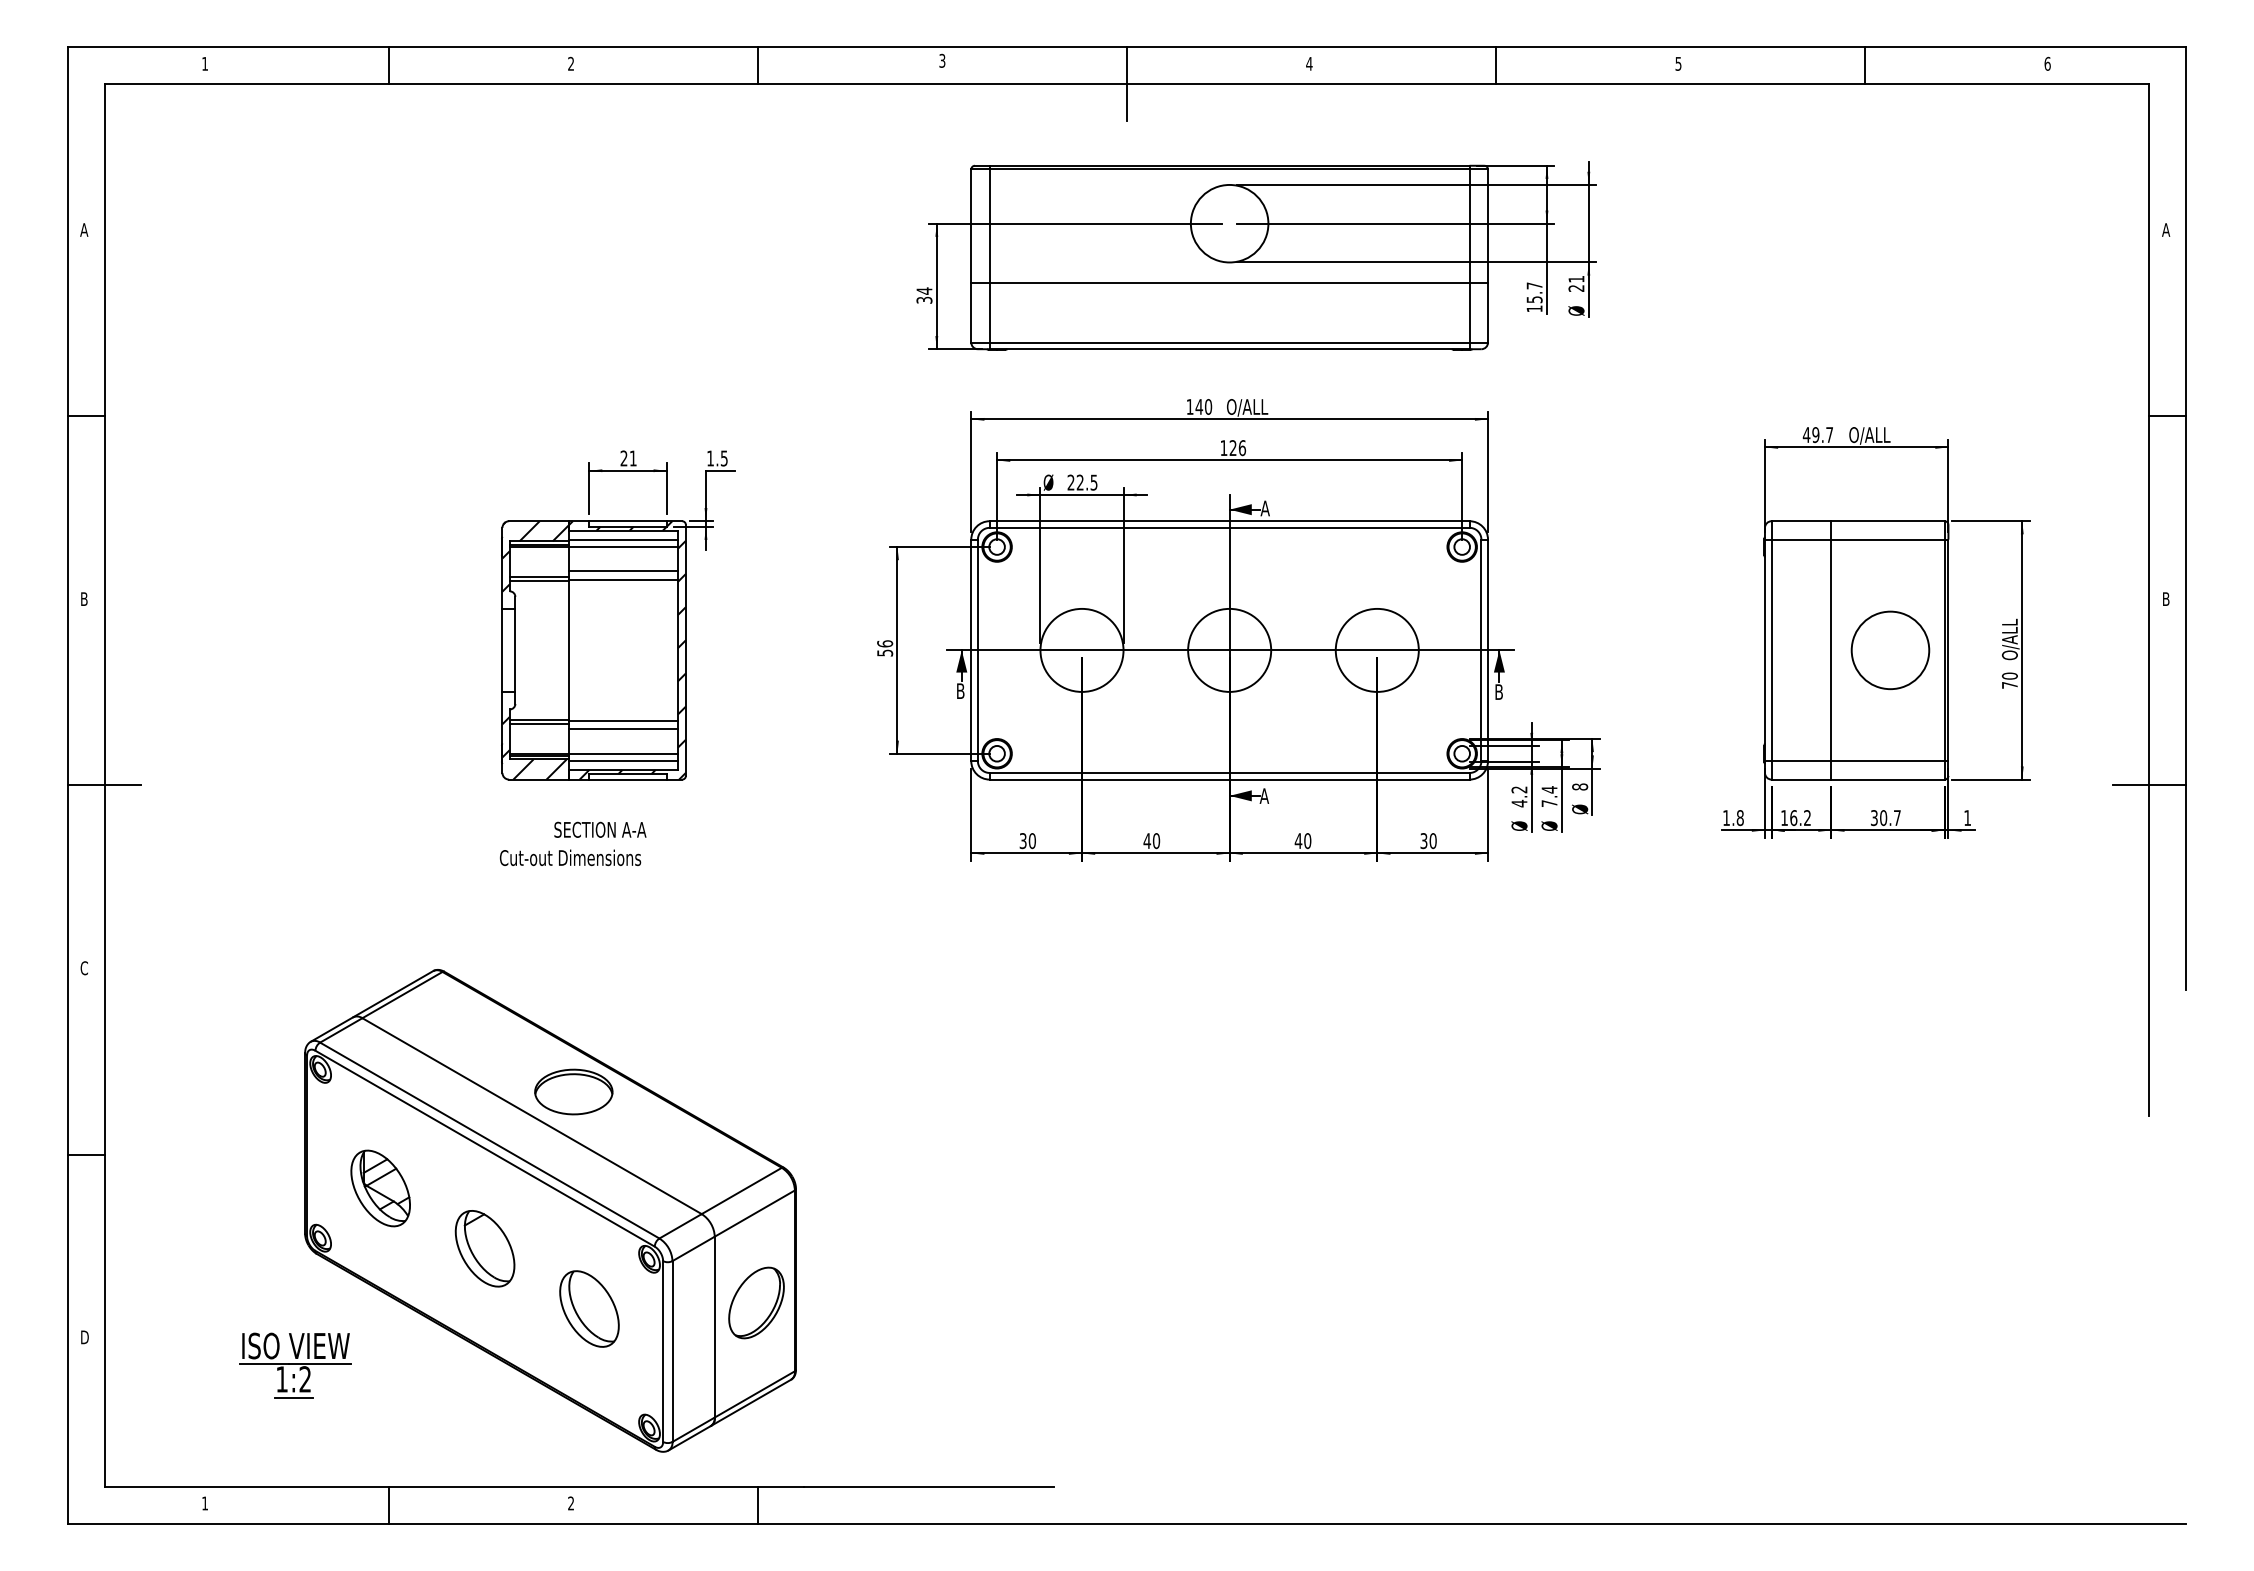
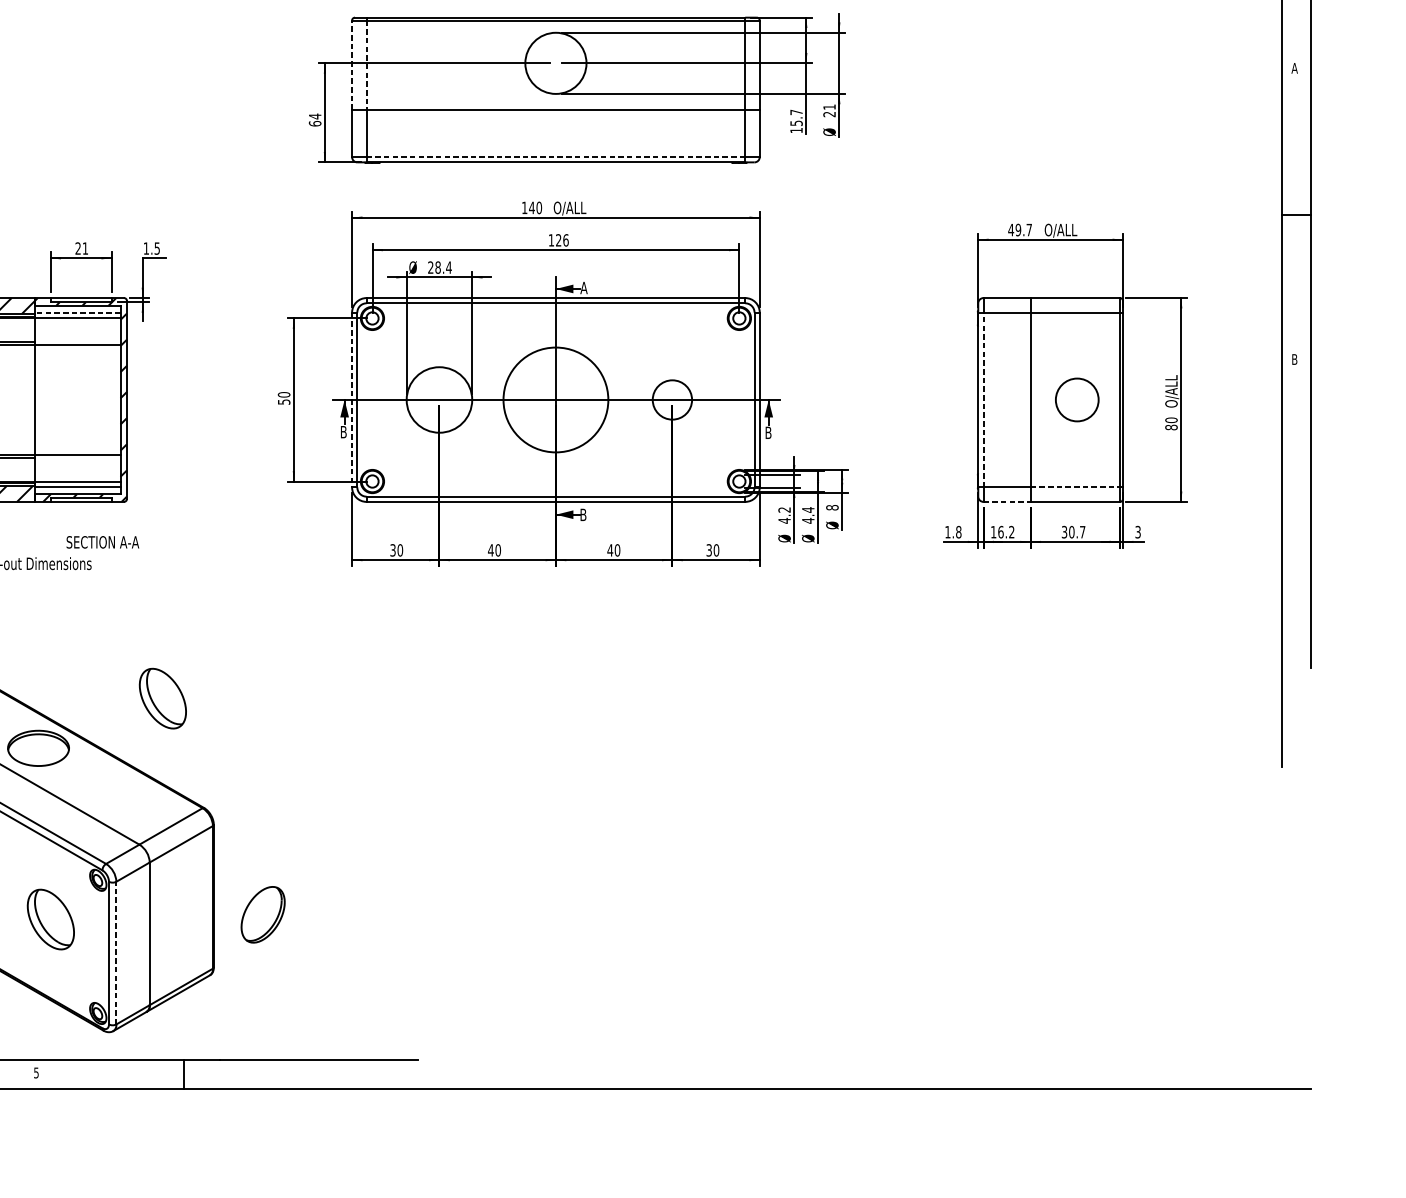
line: (971, 226) -> (352, 65), solid -> dashed
line: (989, 226) -> (366, 65), solid -> dashed
text: (924, 299) -> (315, 123), 34 -> 64
line: (1229, 342) -> (555, 157), solid -> dashed
text: (1086, 482) -> (443, 267), 22.5 -> 28.4
line: (622, 539) -> (76, 312), solid -> dashed
line: (622, 571) -> (76, 337), removed
text: (884, 643) -> (283, 394), 56 -> 50
circle: (1229, 649) -> (555, 399), size x1.6
circle: (1376, 649) -> (671, 399), size x0.6
line: (971, 650) -> (352, 400), solid -> dashed
line: (1771, 650) -> (983, 400), solid -> dashed
circle: (1890, 650) -> (1077, 400), size x0.7
text: (2009, 684) -> (1171, 426), 70 -> 80
line: (622, 729) -> (76, 462), removed
line: (1888, 761) -> (1075, 487), solid -> dashed
line: (1801, 779) -> (1007, 501), solid -> dashed
line: (2149, 785) -> (1281, 506), removed
text: (1264, 795) -> (583, 514), A -> B
text: (1549, 803) -> (808, 520), 7.4 -> 4.4
text: (1967, 818) -> (1138, 532), 1 -> 3
text: (600, 829) -> (102, 542), moved
part: (731, 1028) -> (162, 698), added
part: (756, 1302) -> (263, 914), moved
line: (672, 1351) -> (116, 953), solid -> dashed
text: (570, 1503) -> (35, 1072), 2 -> 5

